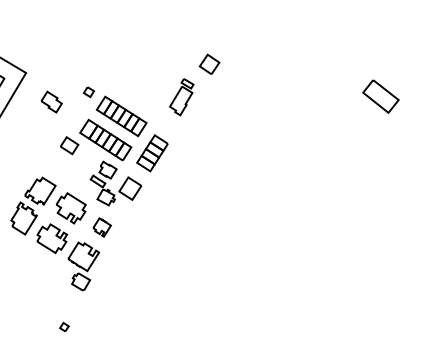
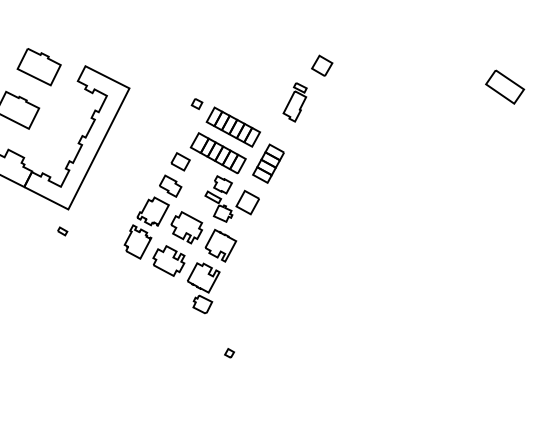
part: (51, 101) -> (170, 185), moved
part: (101, 227) -> (220, 245), size x1.67
part: (64, 327) -> (229, 353), moved

